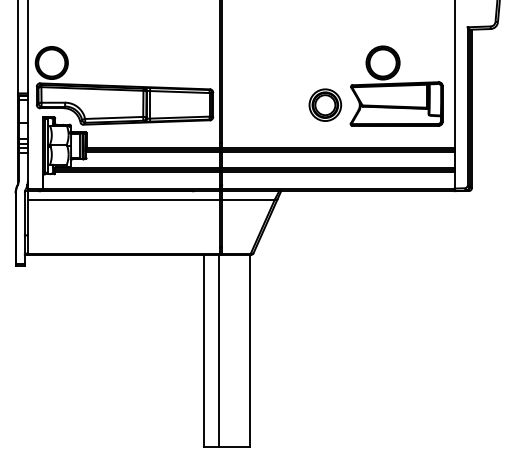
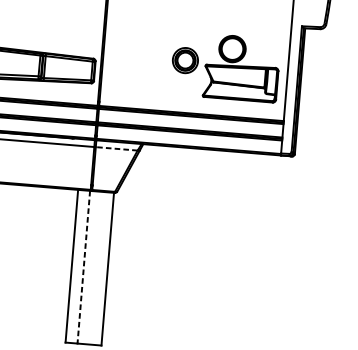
part: (325, 104) -> (185, 60), moved
line: (247, 199) -> (115, 148), solid -> dashed
line: (219, 351) -> (83, 267), solid -> dashed

